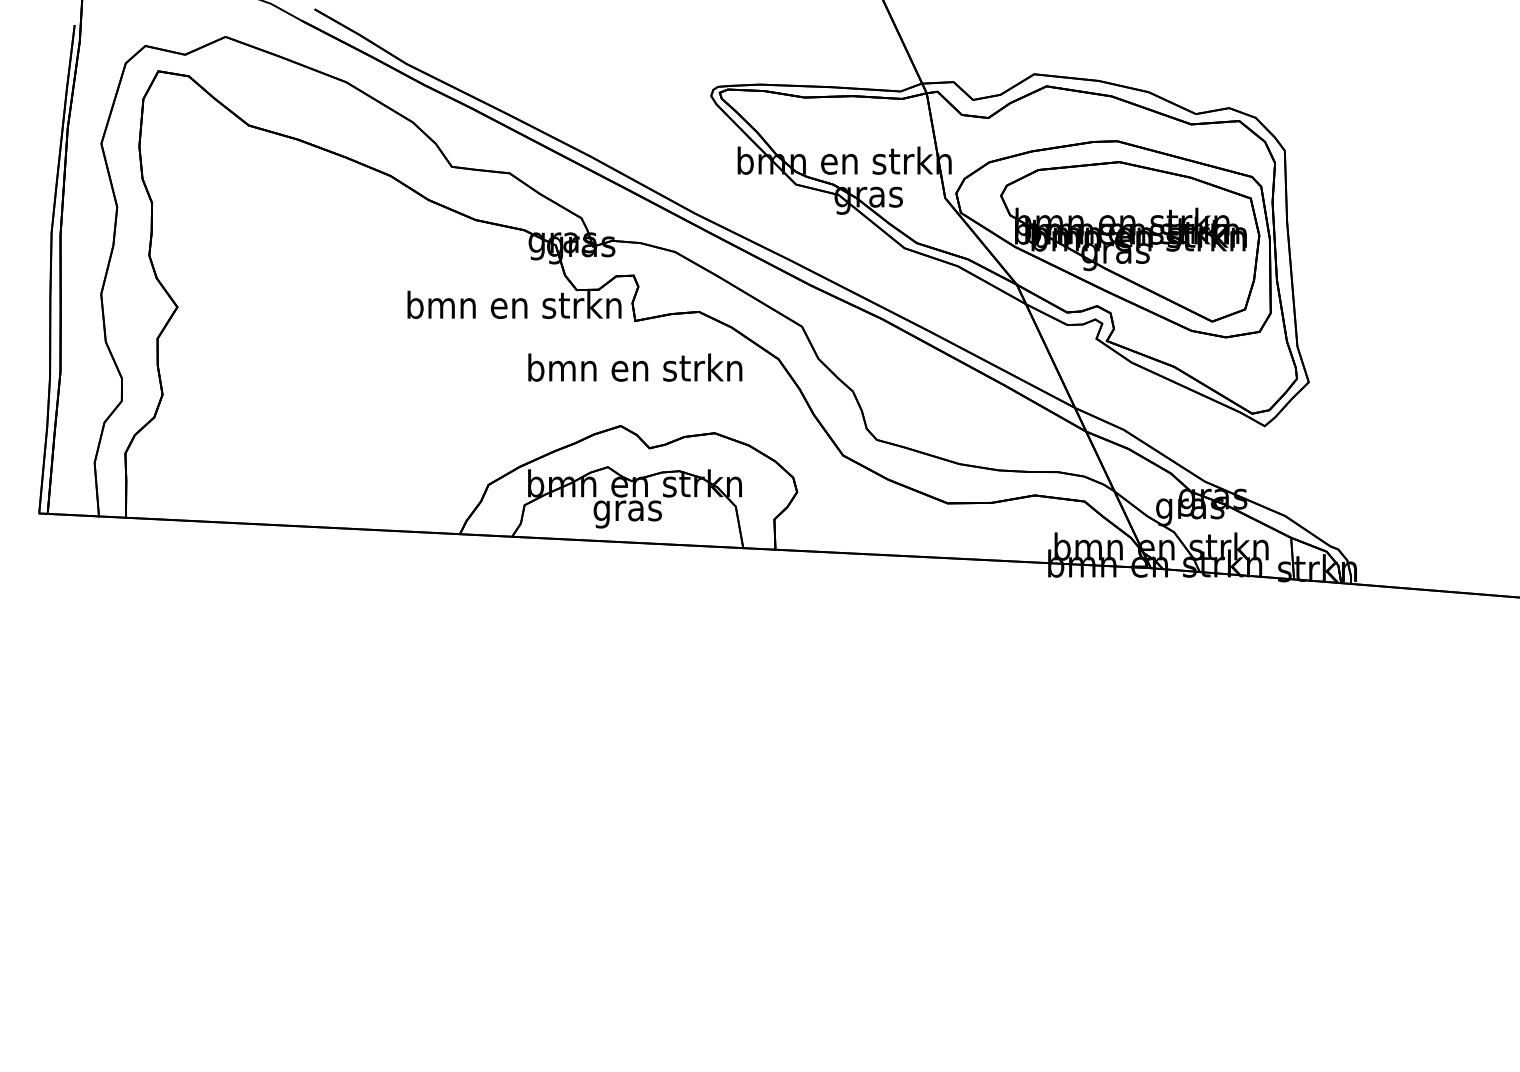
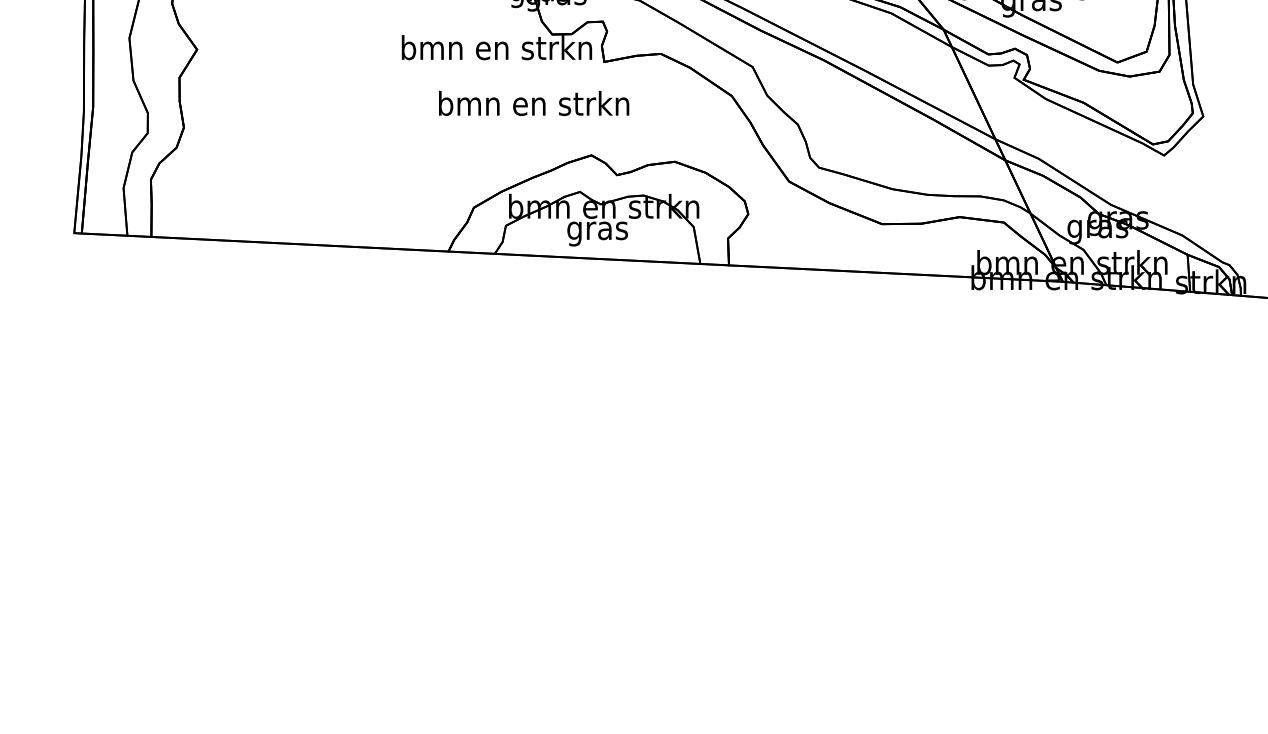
text: (635, 367) -> (534, 103), moved

